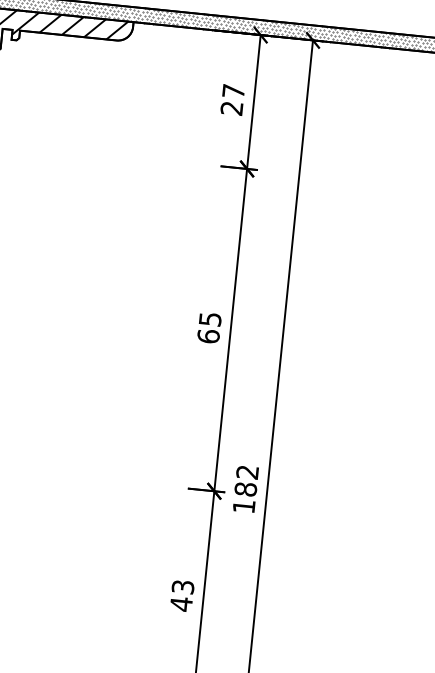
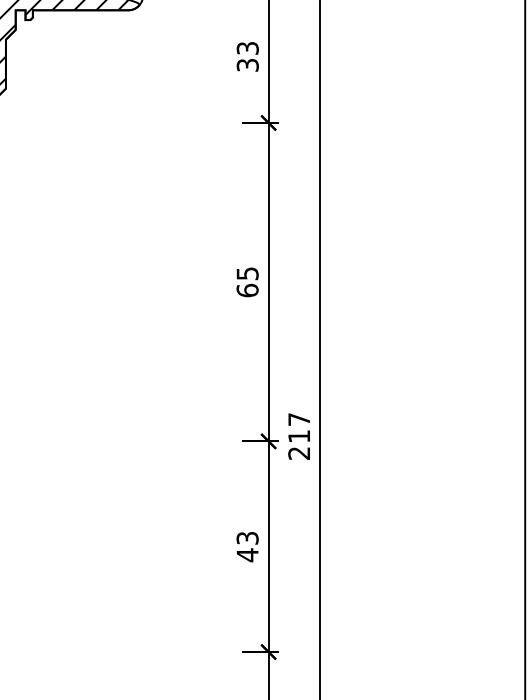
text: (232, 99) -> (247, 56), 27 -> 33
text: (246, 489) -> (299, 436), 182 -> 217

